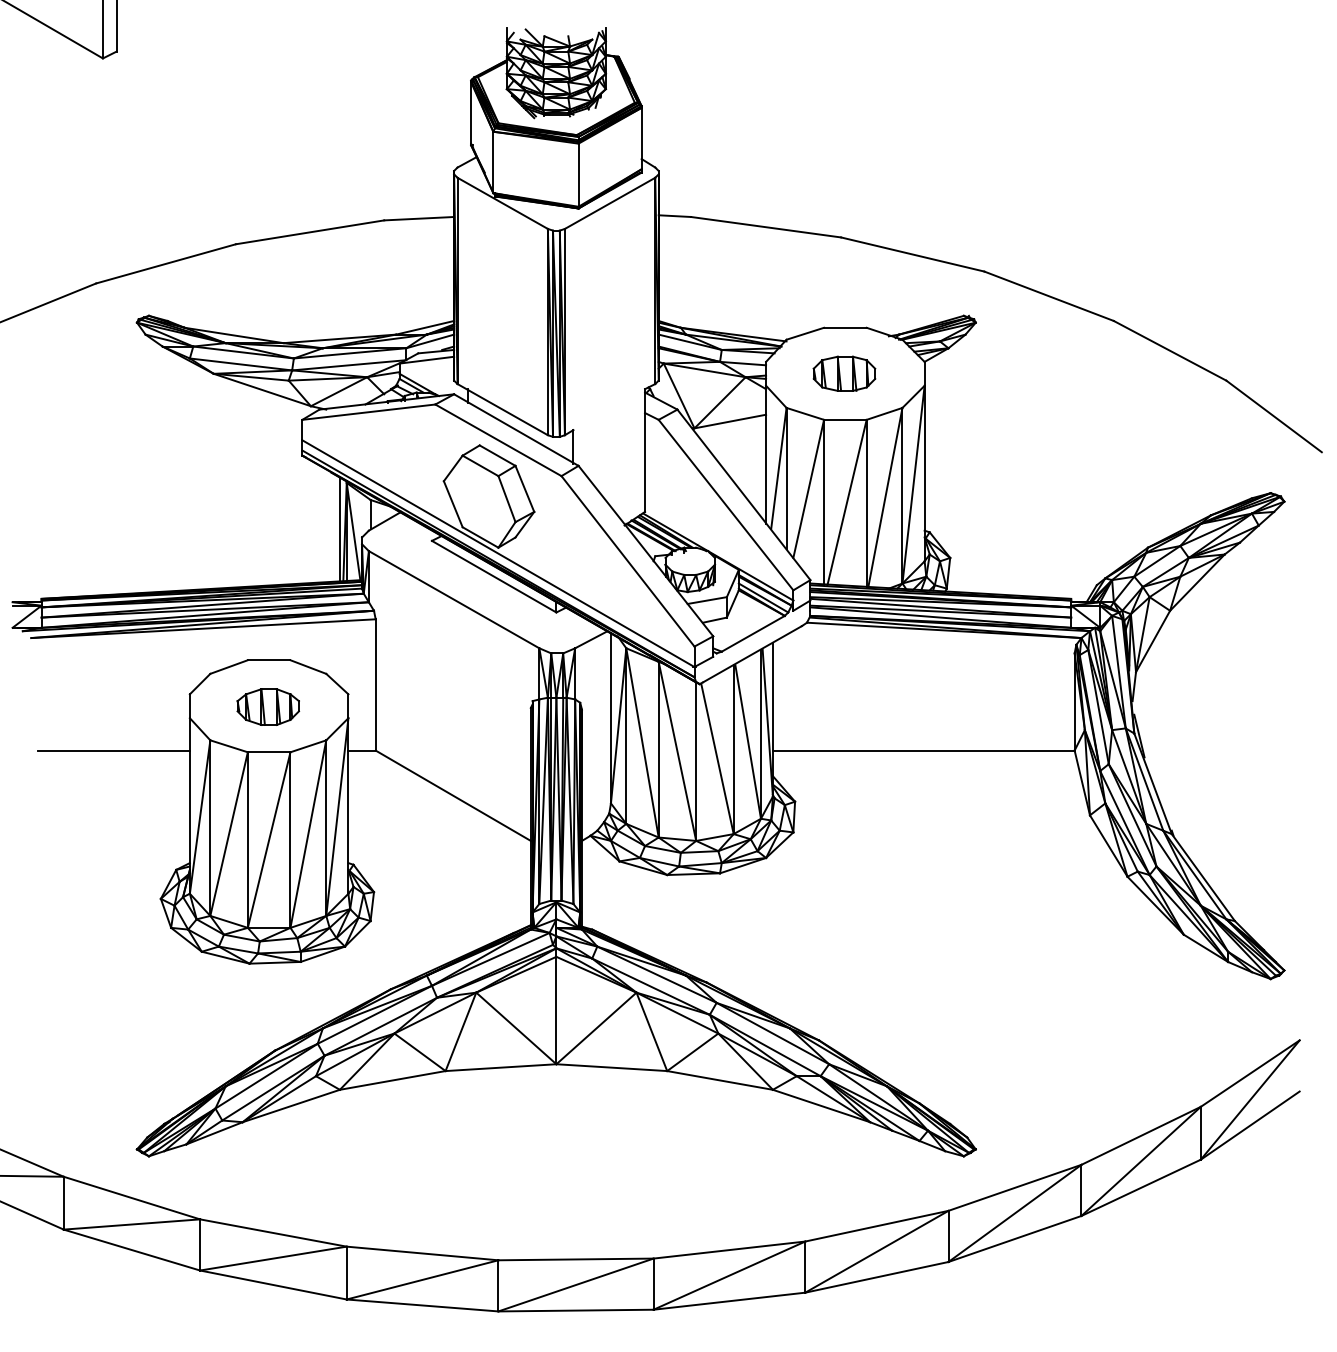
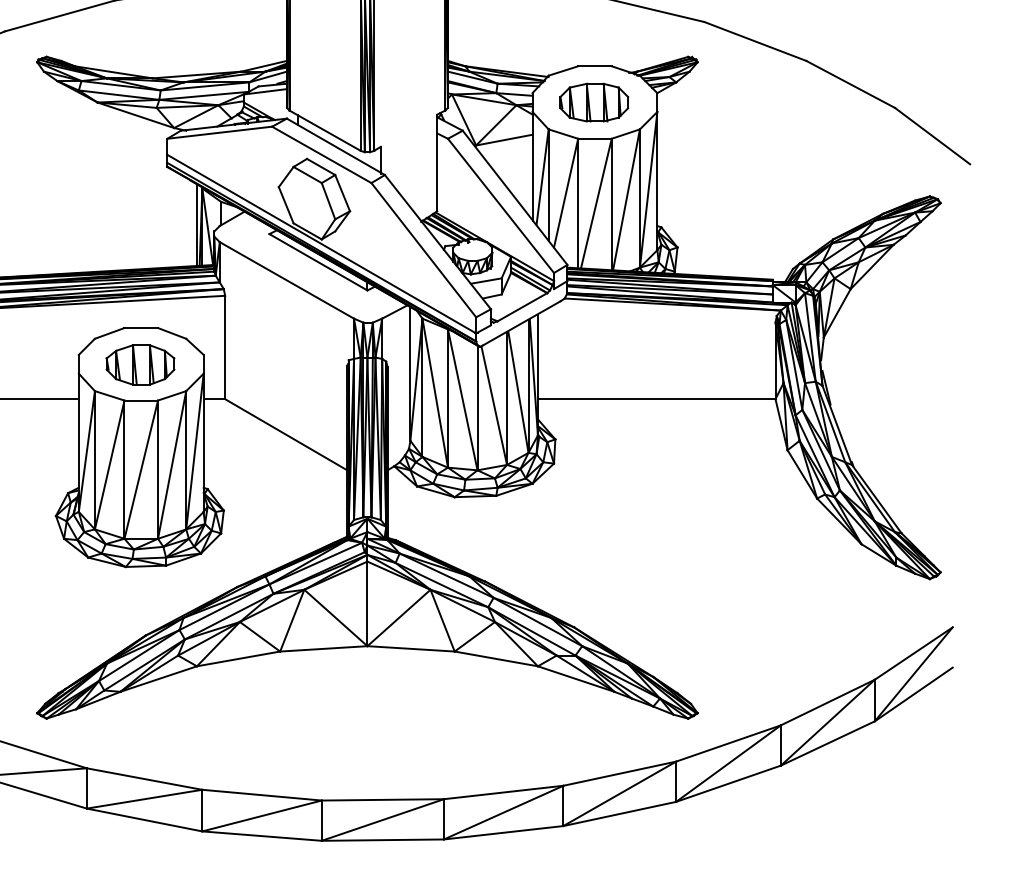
part: (844, 373) -> (594, 102), size x1.4
part: (268, 706) -> (140, 364), size x1.4

